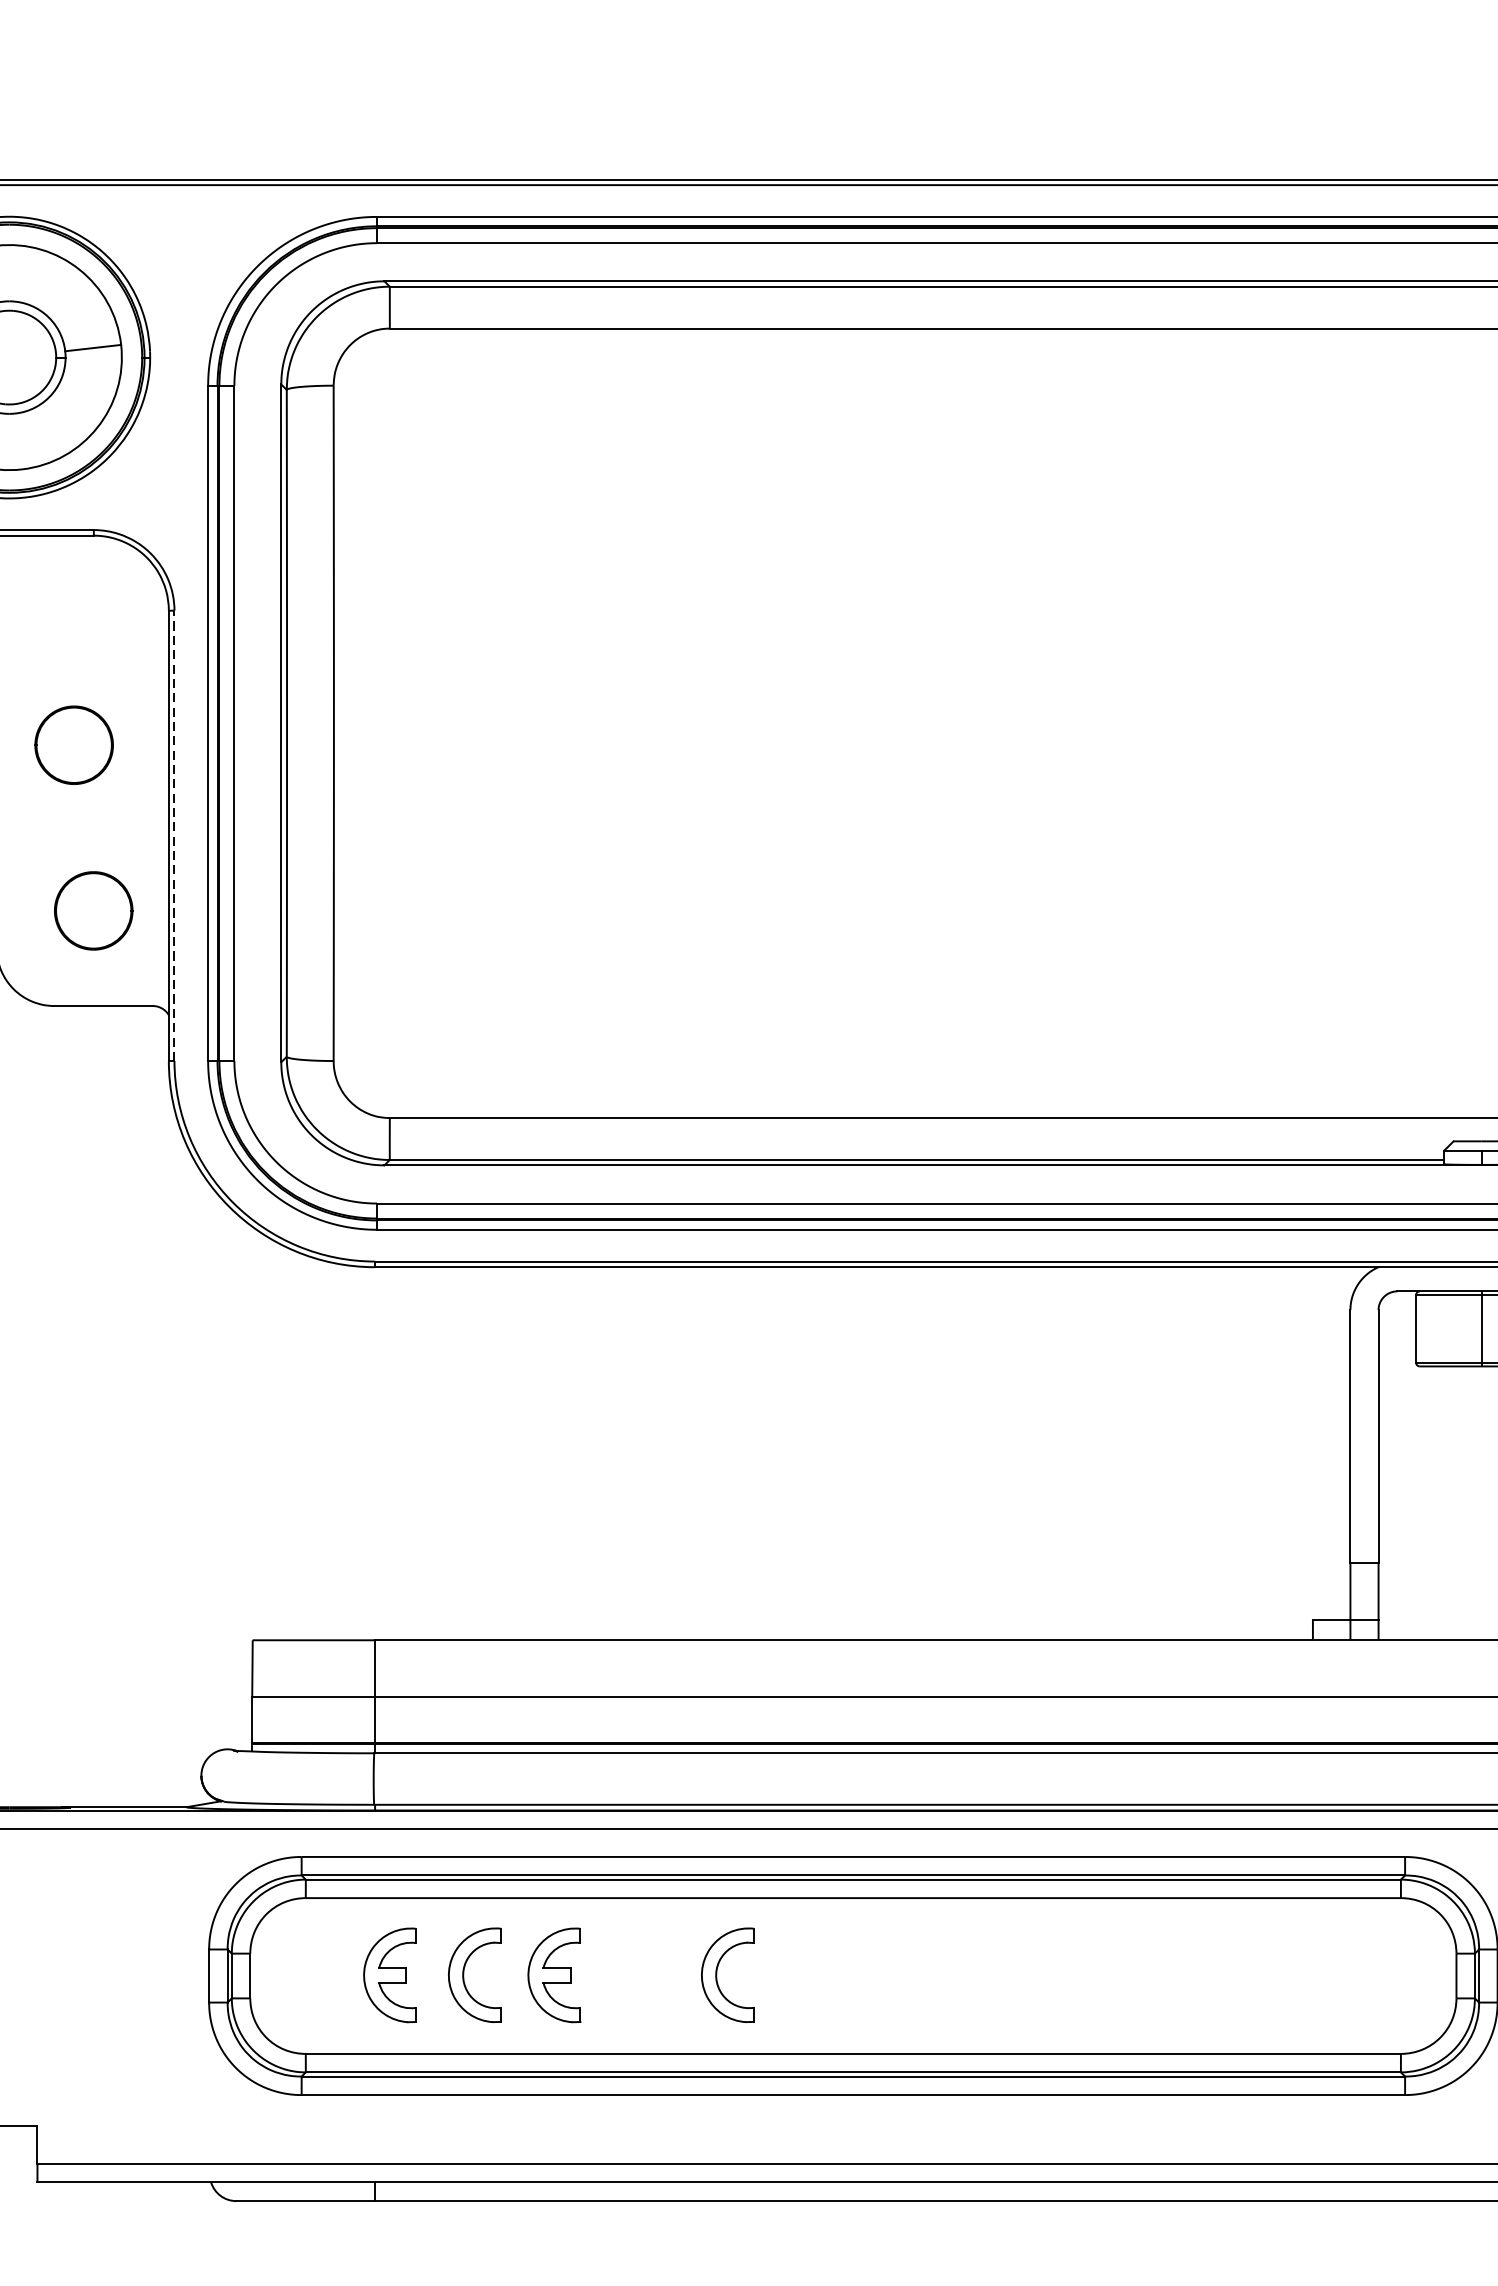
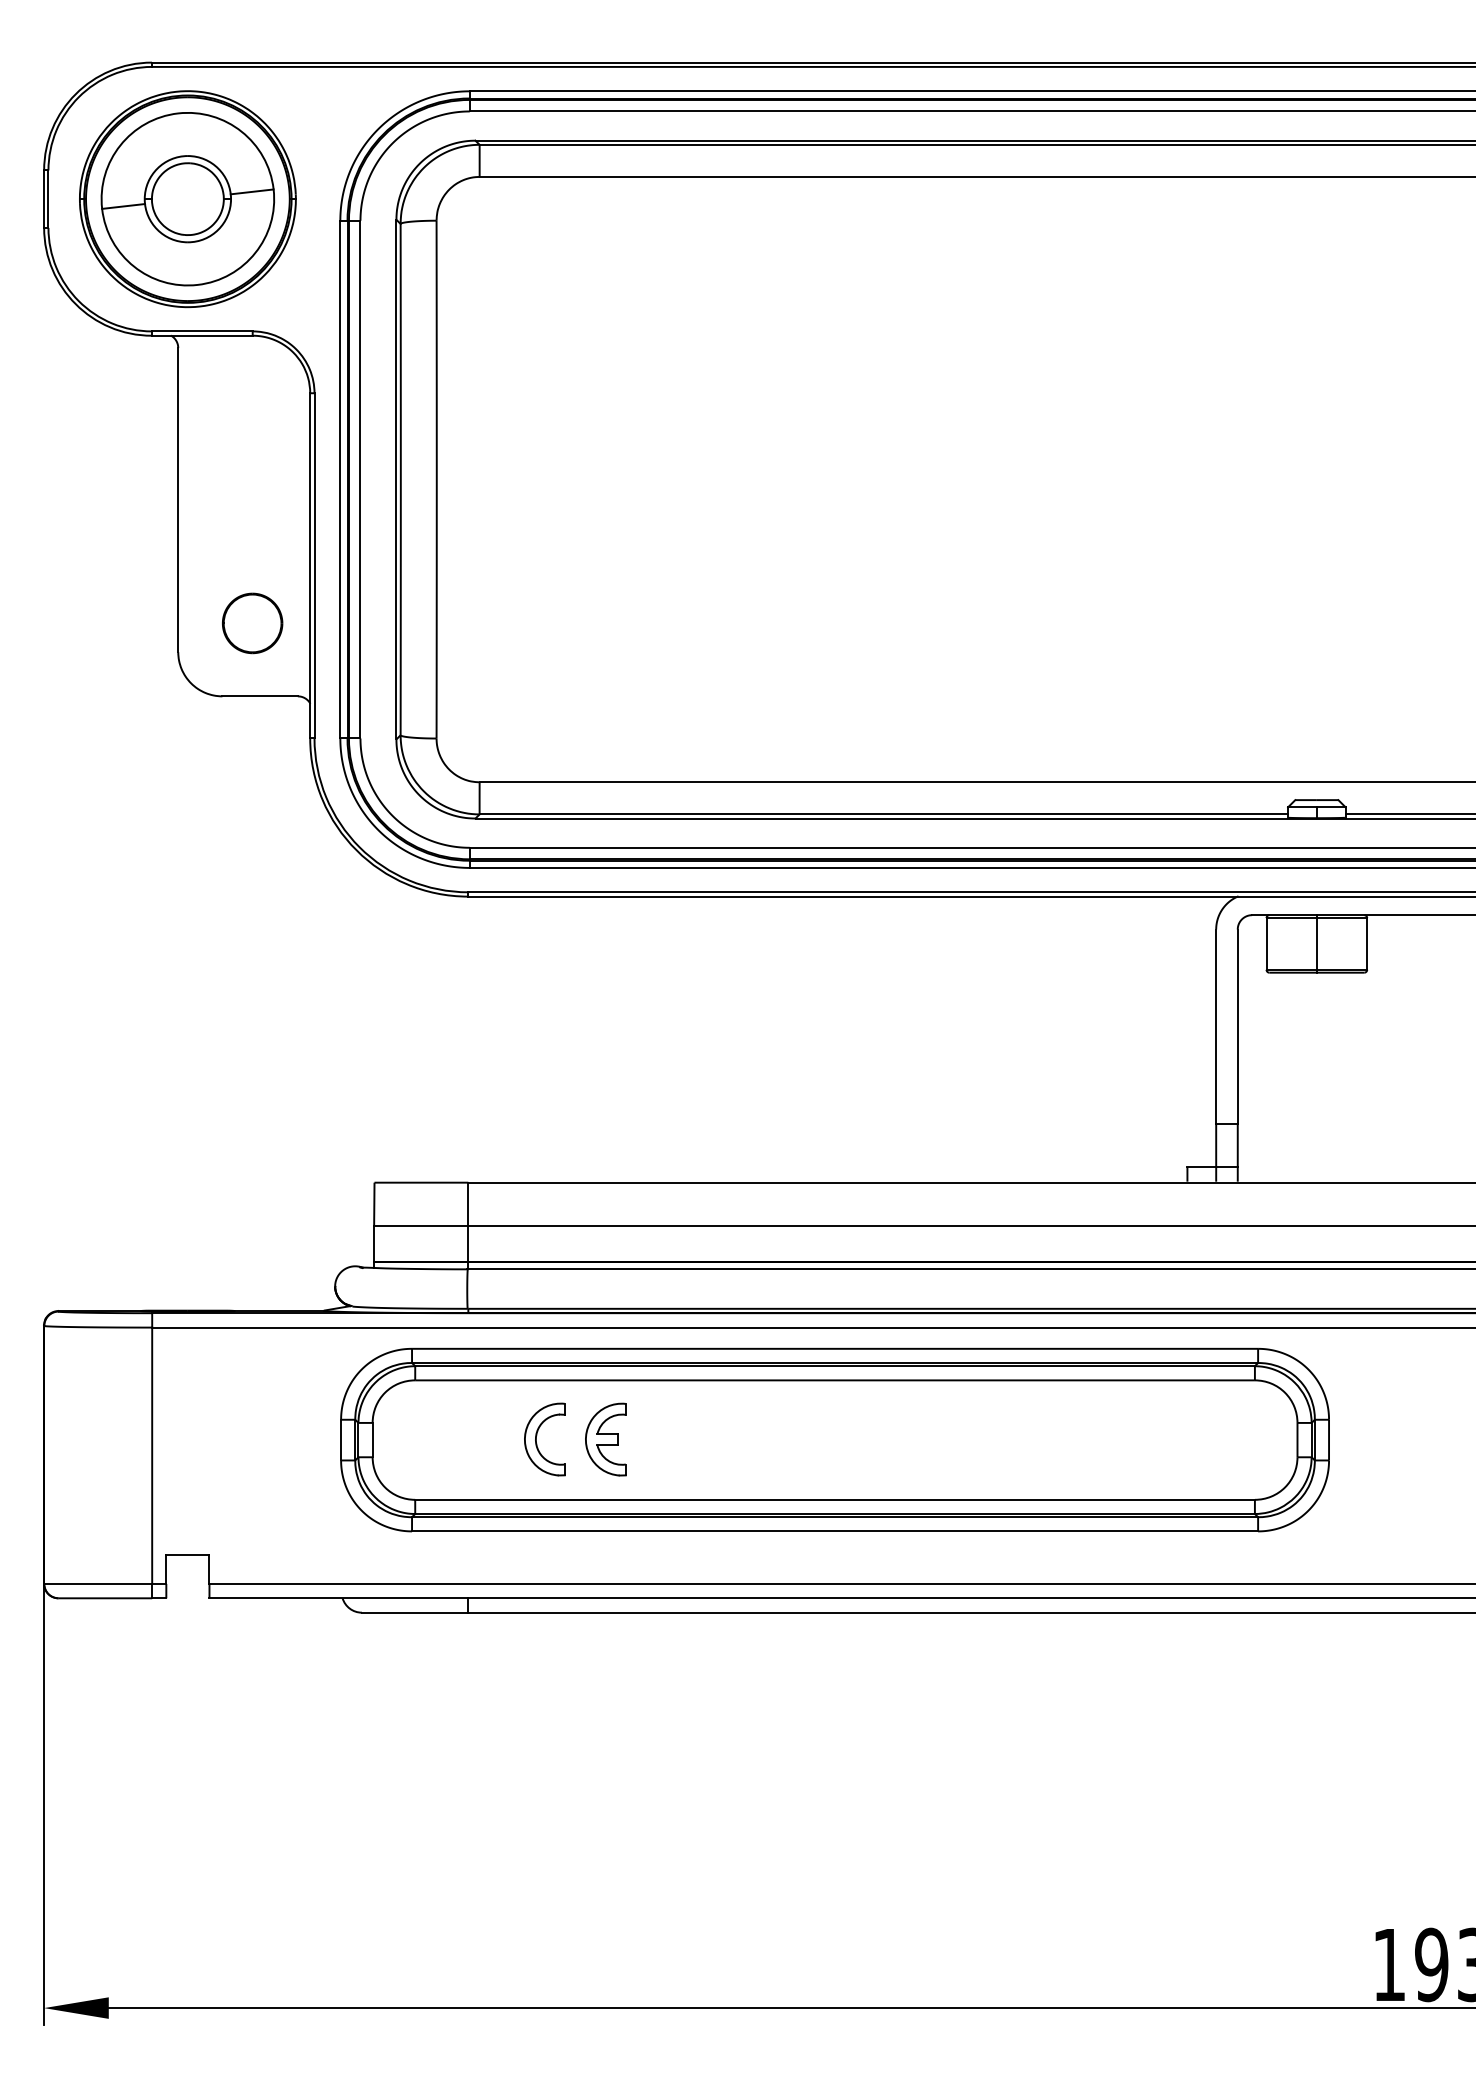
part: (74, 745) -> (237, 496), removed
line: (174, 835) -> (314, 565), dashed -> solid
part: (389, 1975) -> (479, 1439), removed
part: (716, 1975) -> (730, 1439), removed

